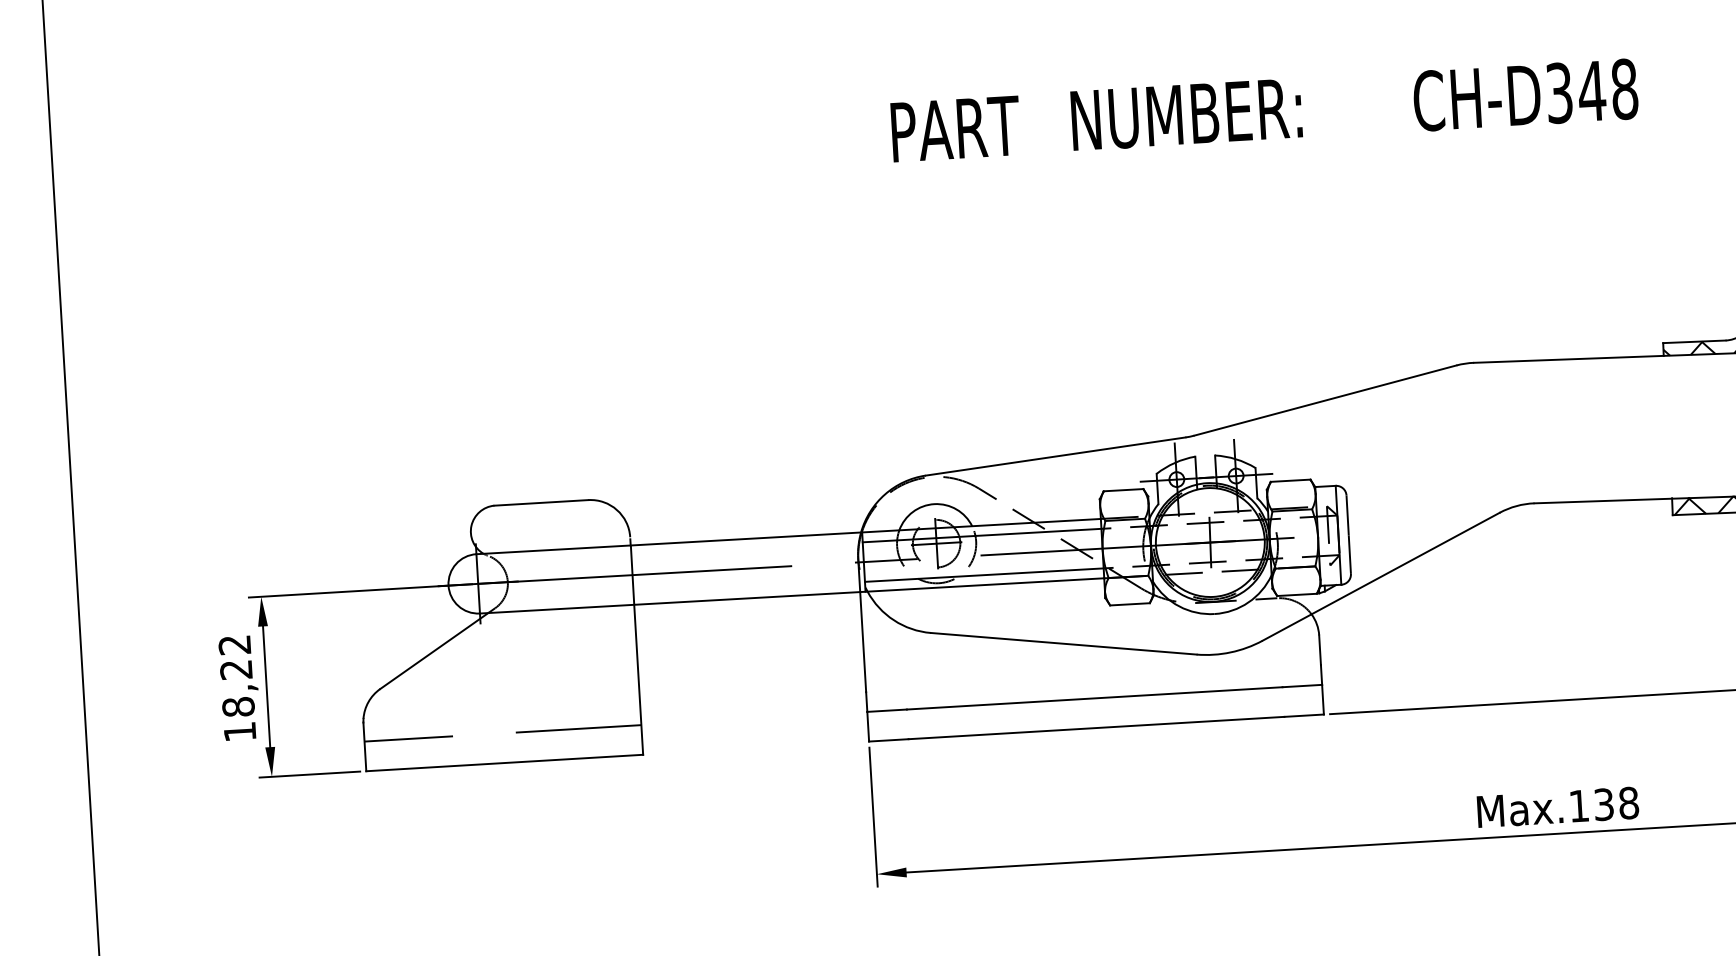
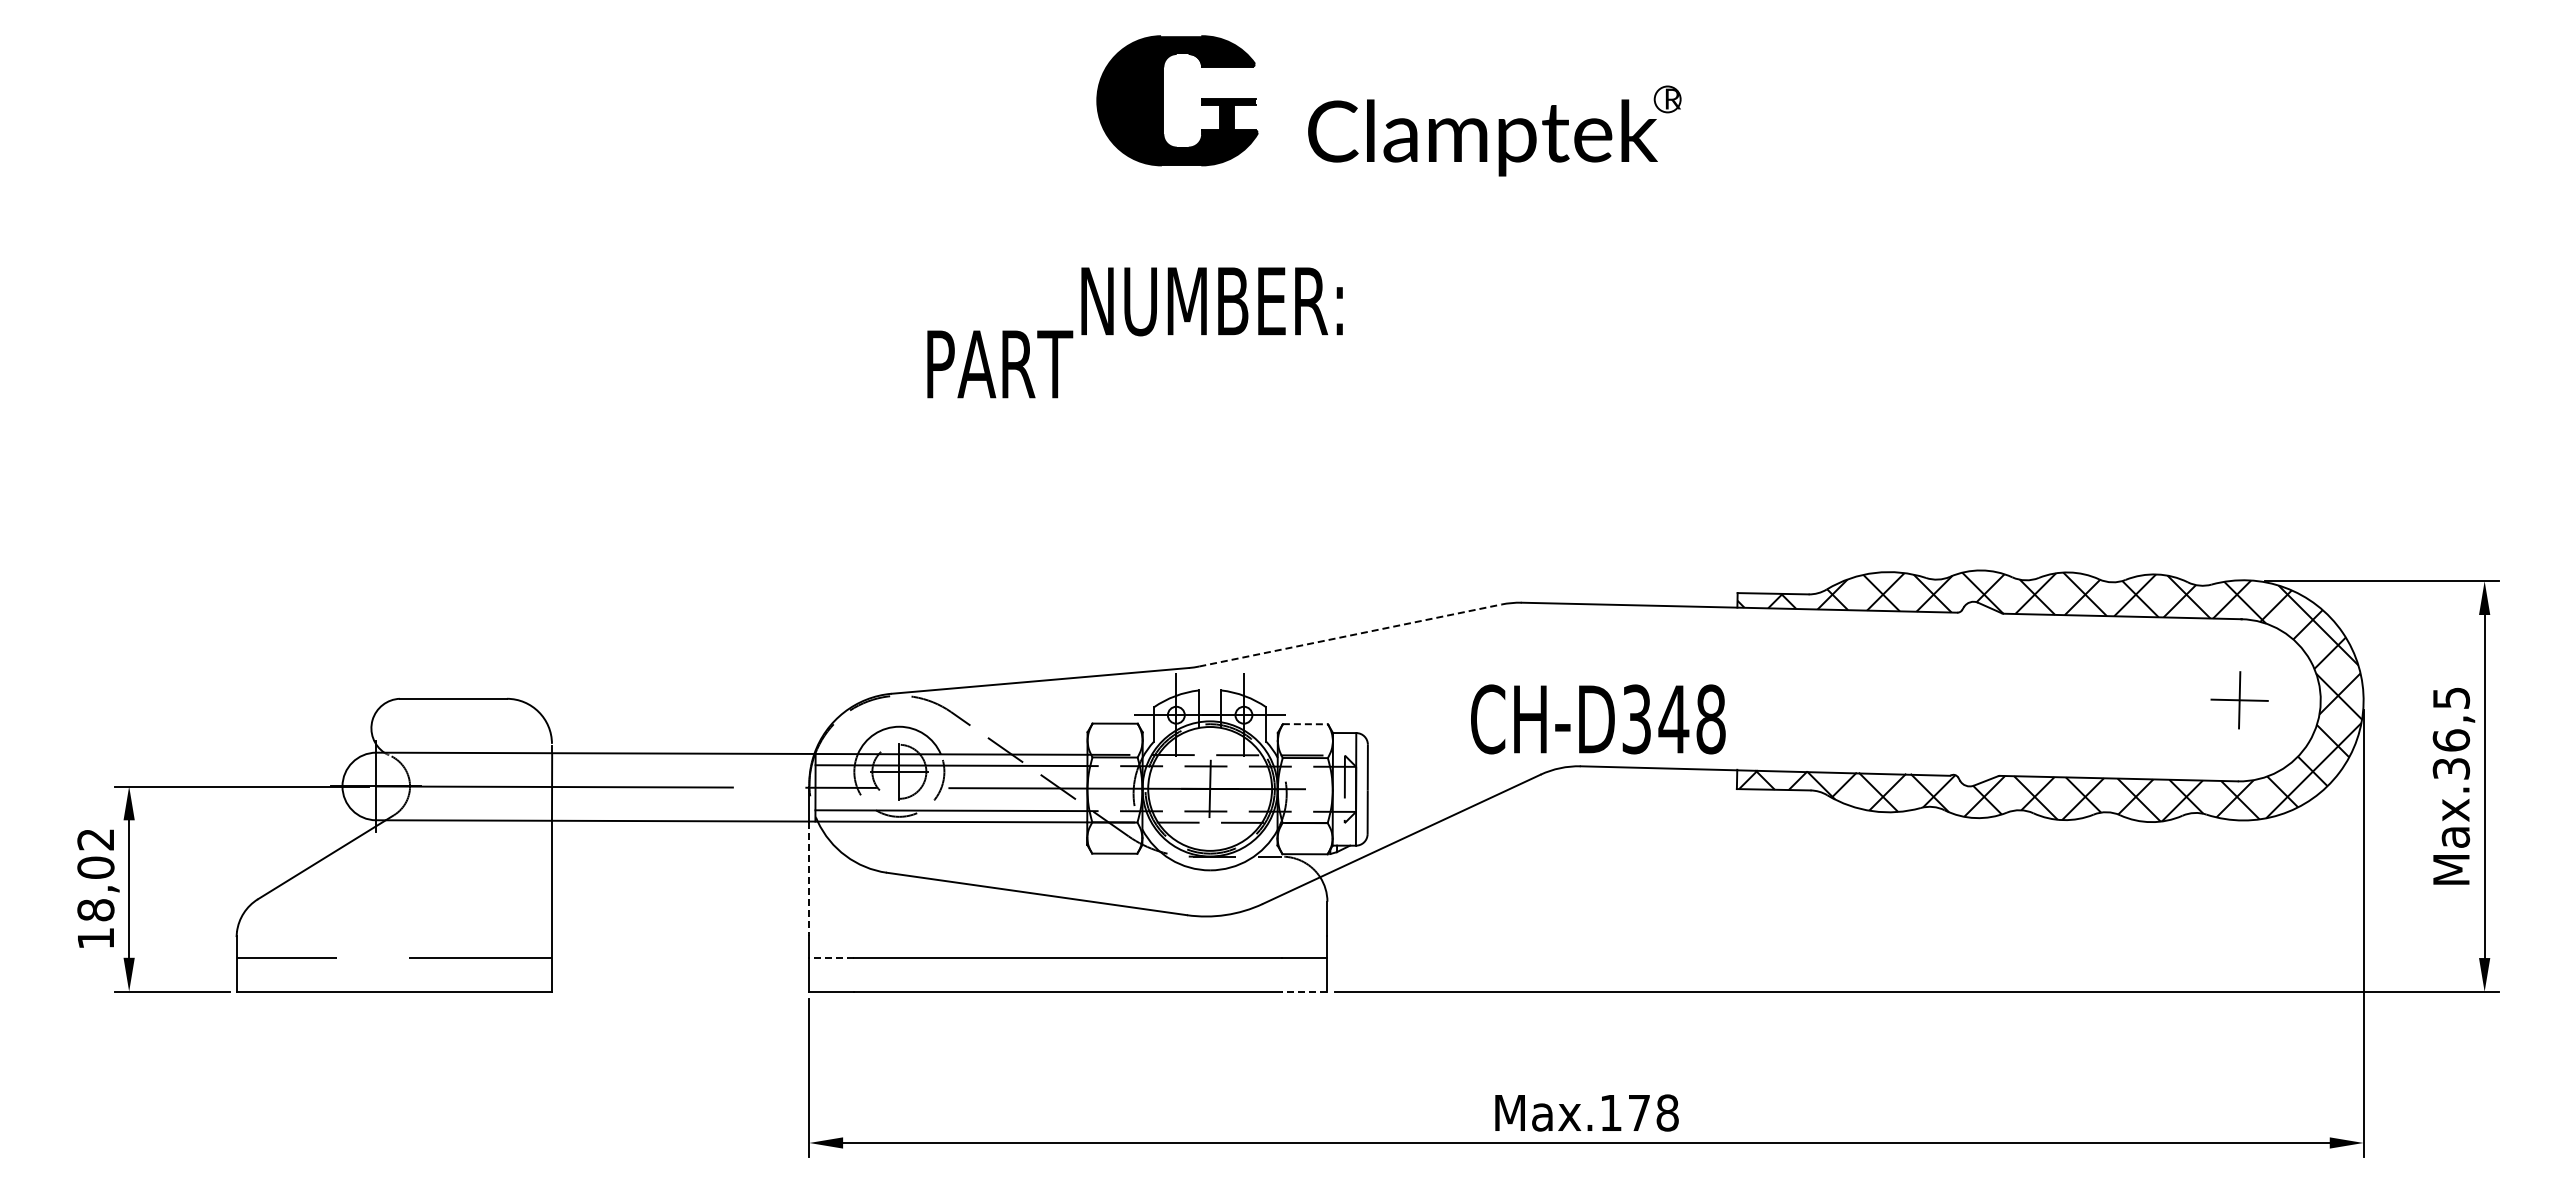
text: (1525, 95) -> (1598, 719), moved
text: (956, 129) -> (1000, 364), moved
line: (1325, 400) -> (1350, 635), solid -> dashed
line: (1290, 480) -> (1305, 724), solid -> dashed
line: (863, 642) -> (809, 878), solid -> dashed
text: (235, 669) -> (95, 867), 18,22 -> 18,02
line: (886, 711) -> (831, 958), solid -> dashed
line: (1303, 715) -> (1304, 991), solid -> dashed
text: (1603, 804) -> (1638, 1112), Max.138 -> Max.178

